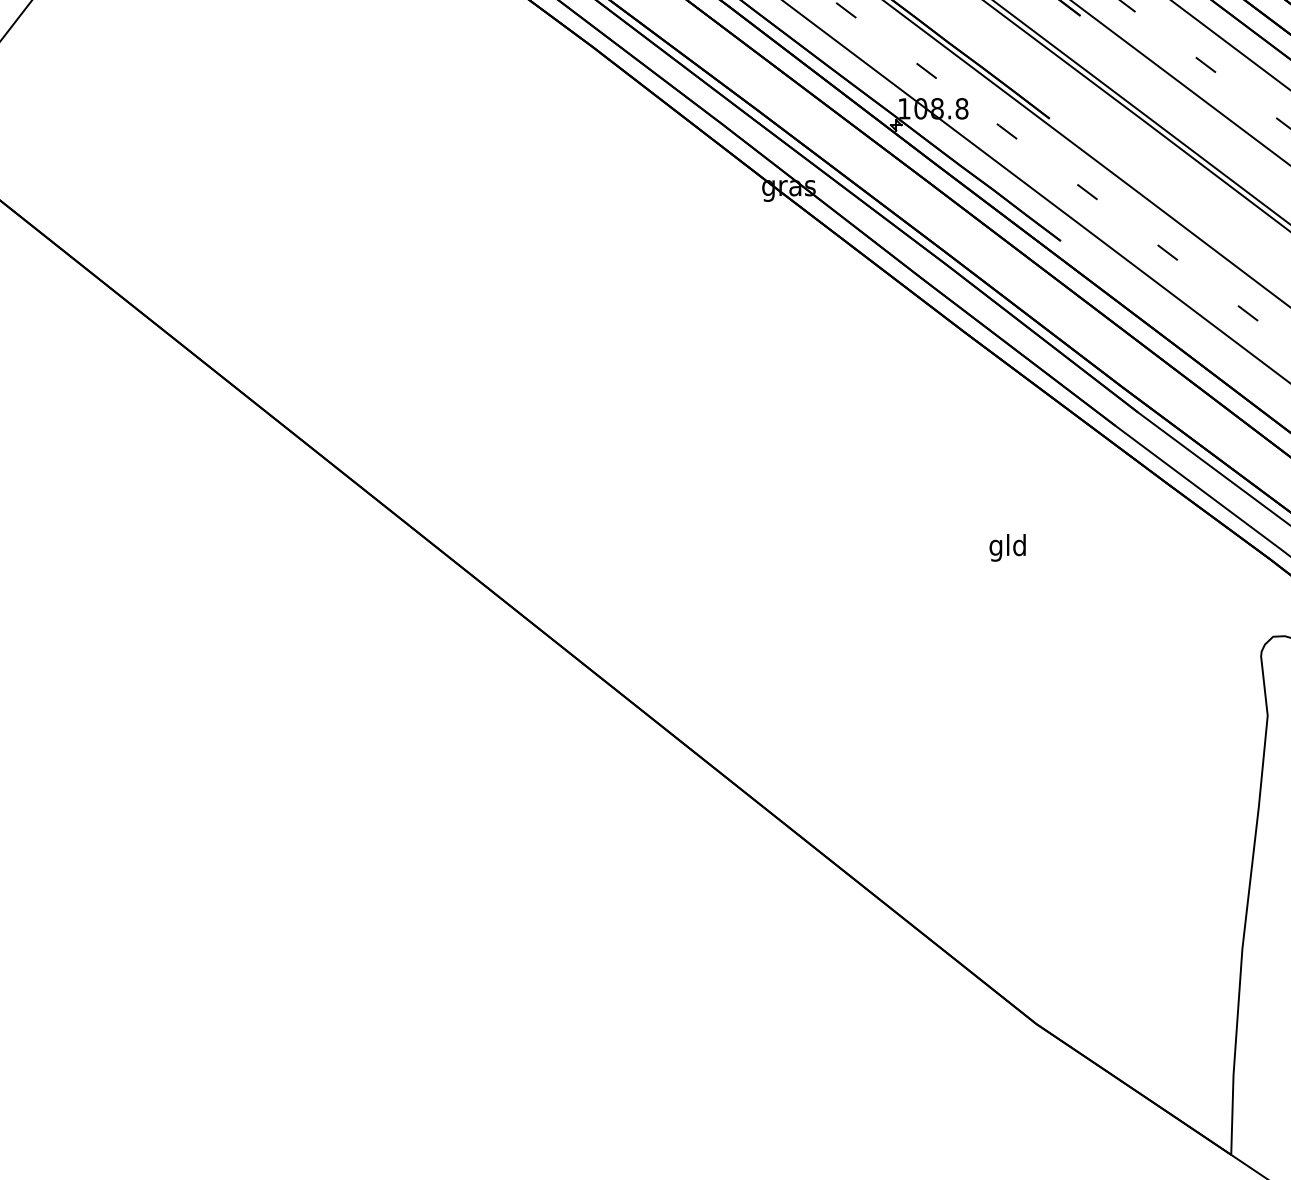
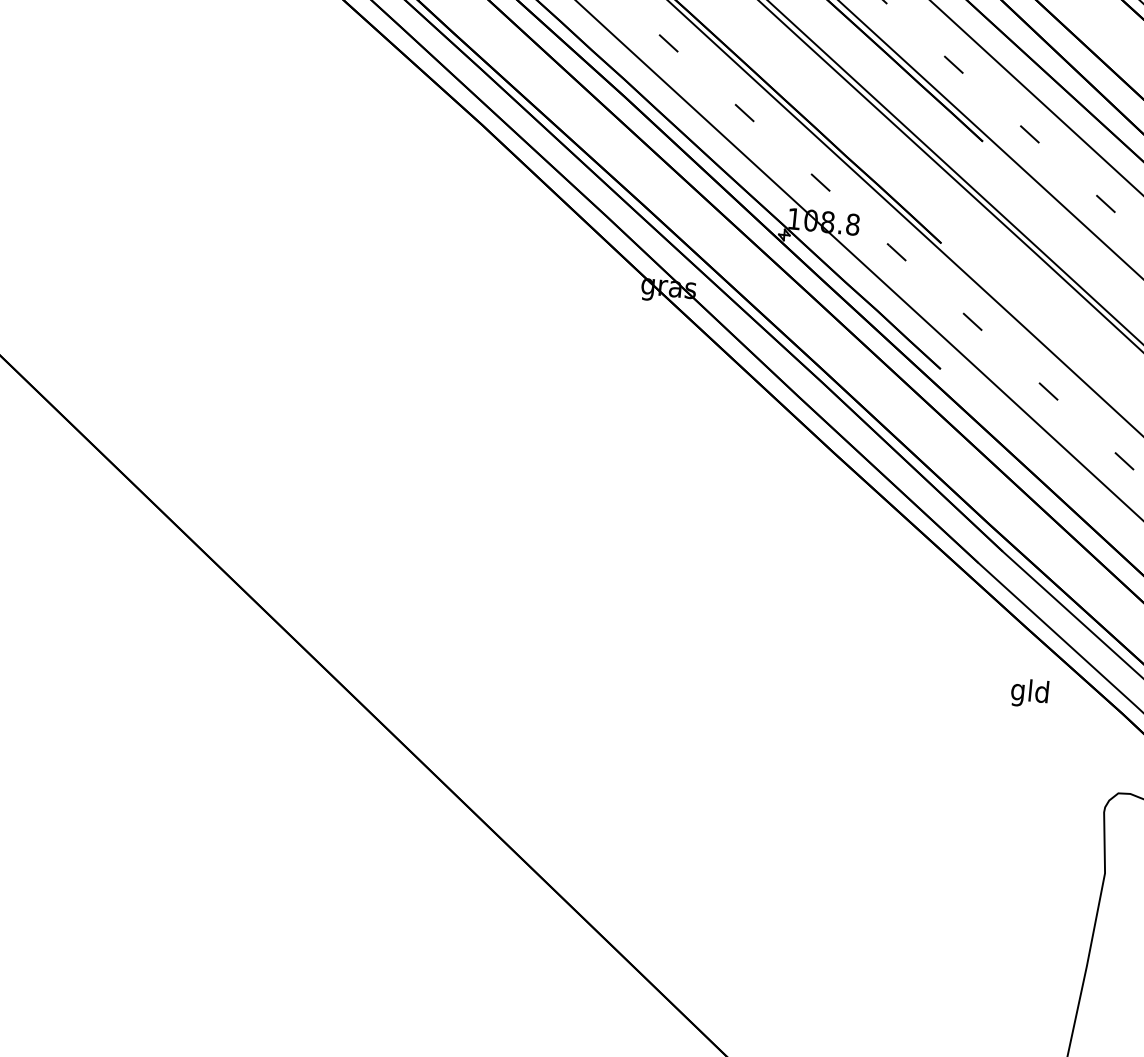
text: (1007, 547) -> (1029, 692), moved

